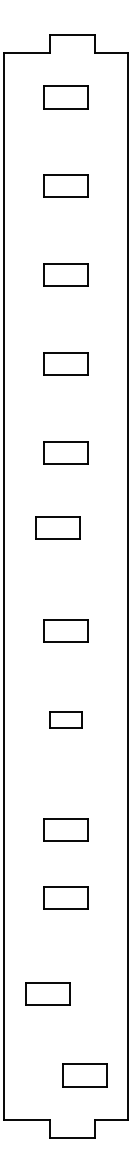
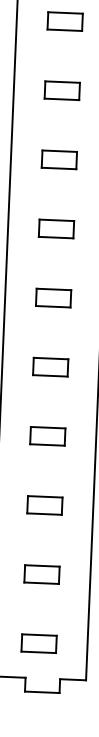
part: (57, 527) -> (56, 228), moved
part: (65, 719) -> (50, 366), size x1.43
part: (65, 829) -> (47, 436), moved
part: (47, 993) -> (41, 574), moved
part: (84, 1075) -> (38, 643), moved

